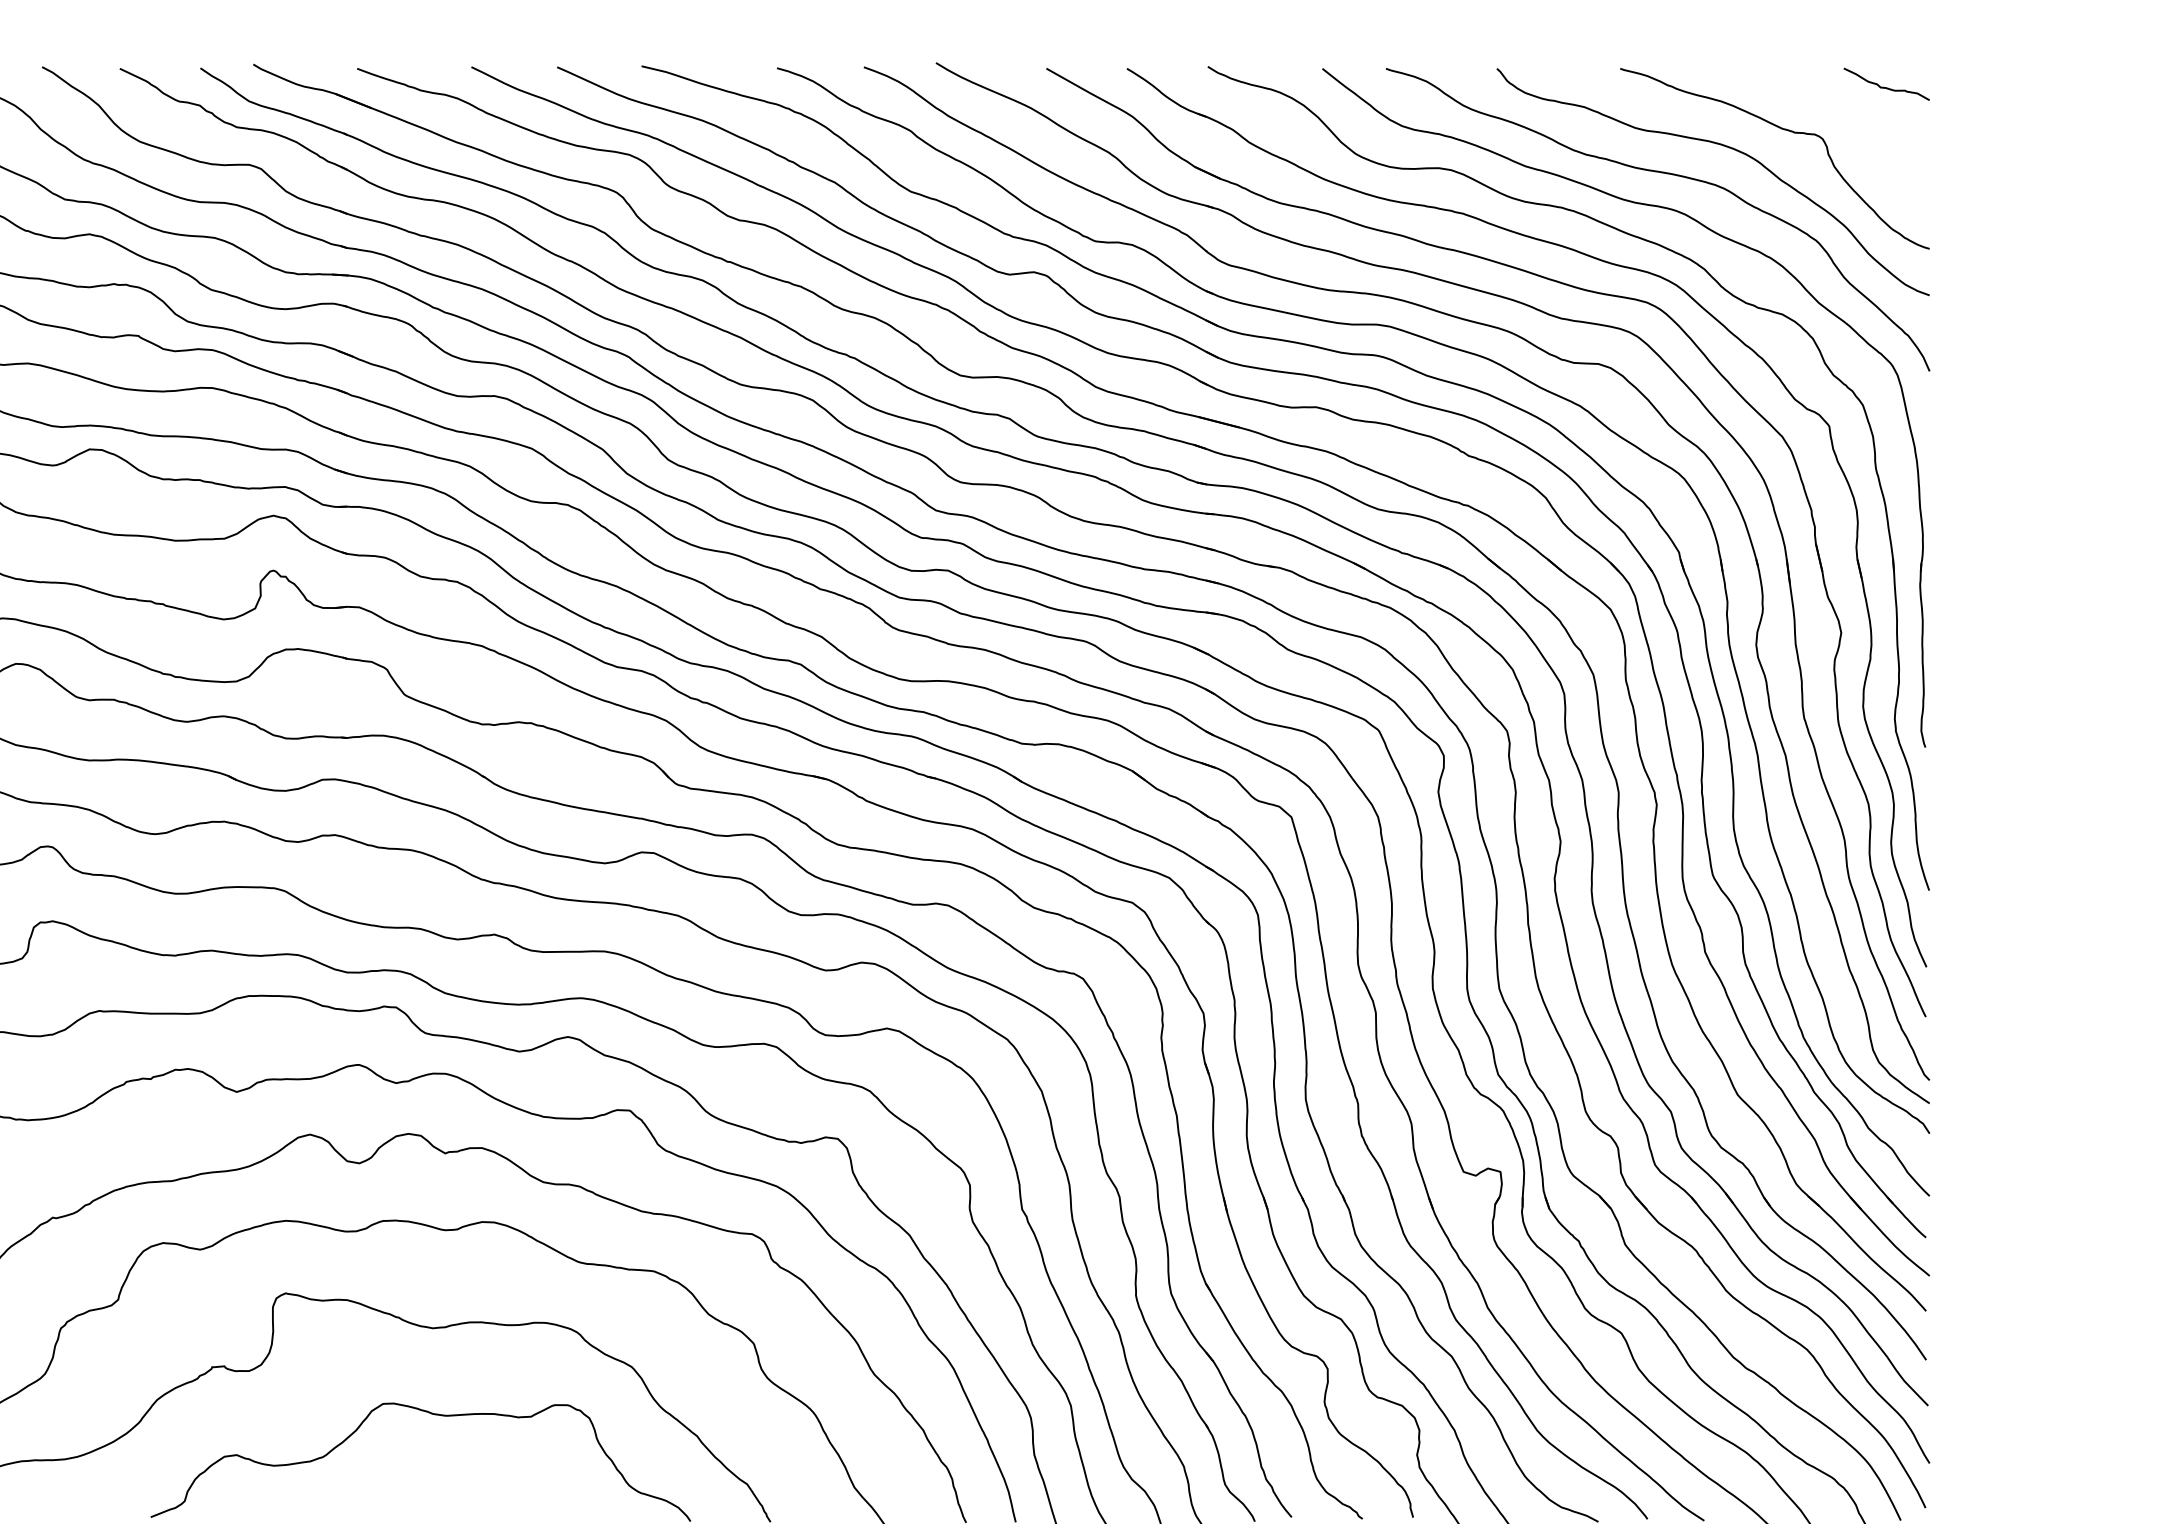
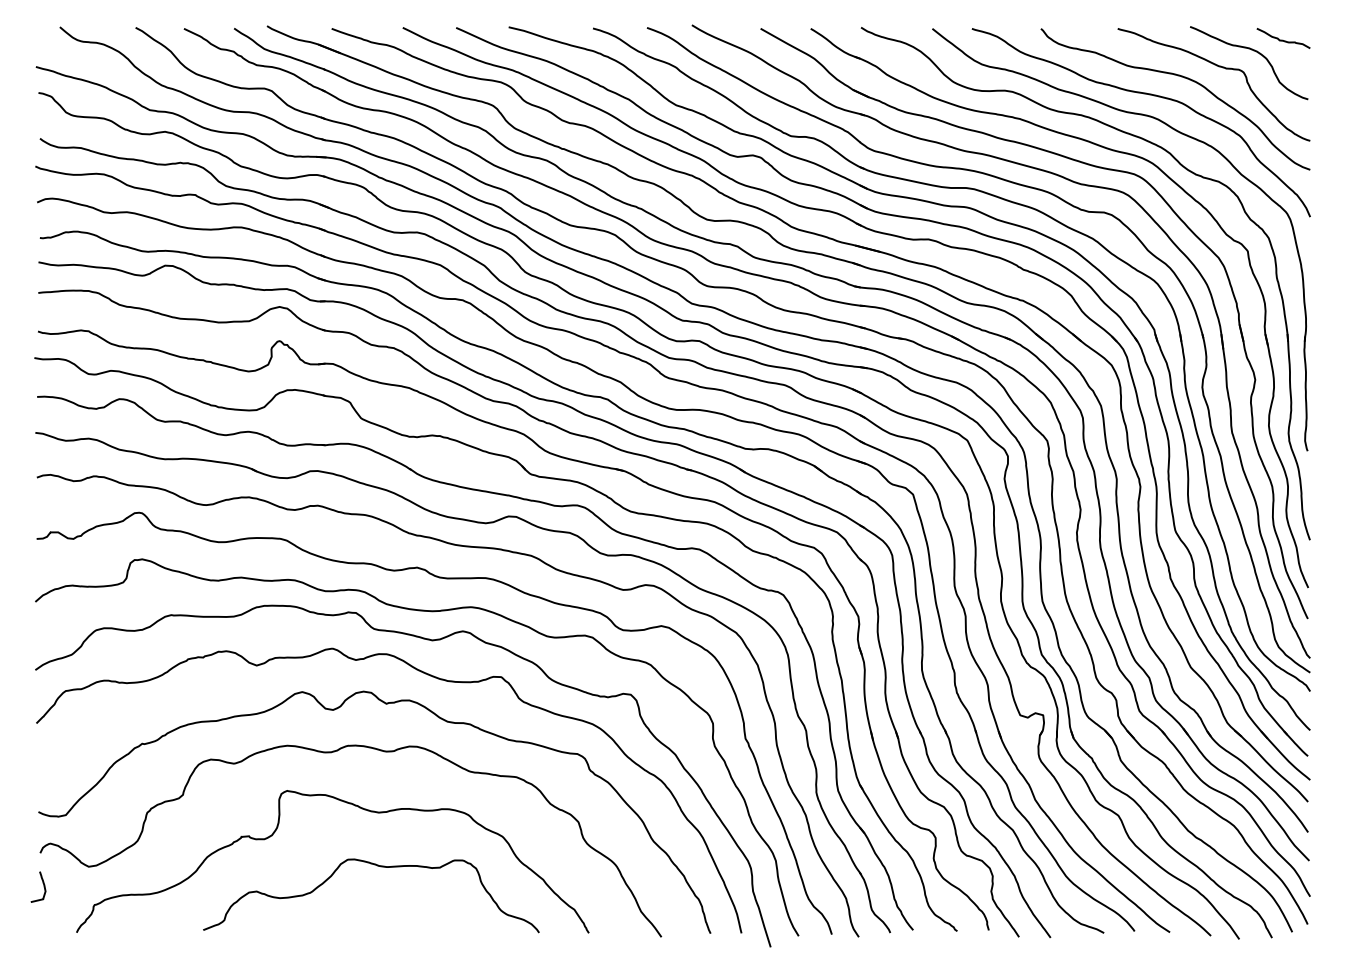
curve: (1838, 105) -> (1253, 51), added

